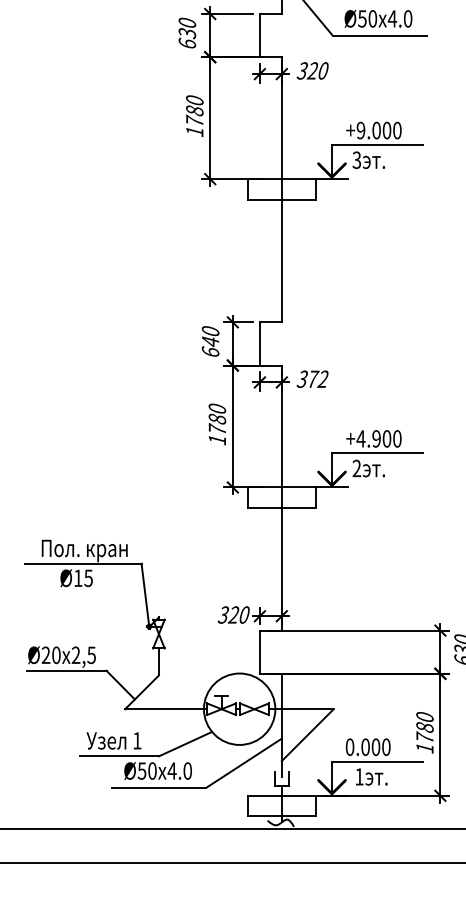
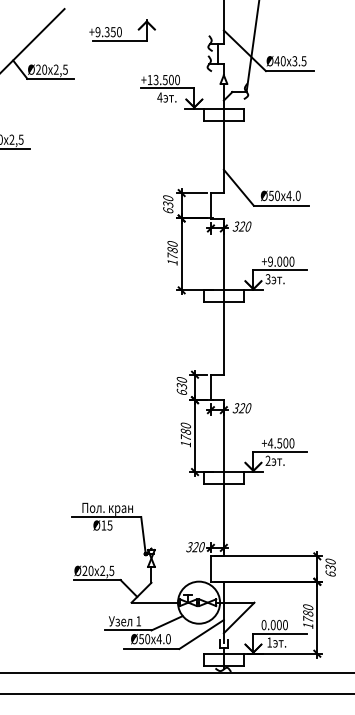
text: (209, 342) -> (181, 386), 640 -> 630
text: (316, 379) -> (244, 408), 372 -> 320
text: (376, 439) -> (279, 443), +4.900 -> +4.500

